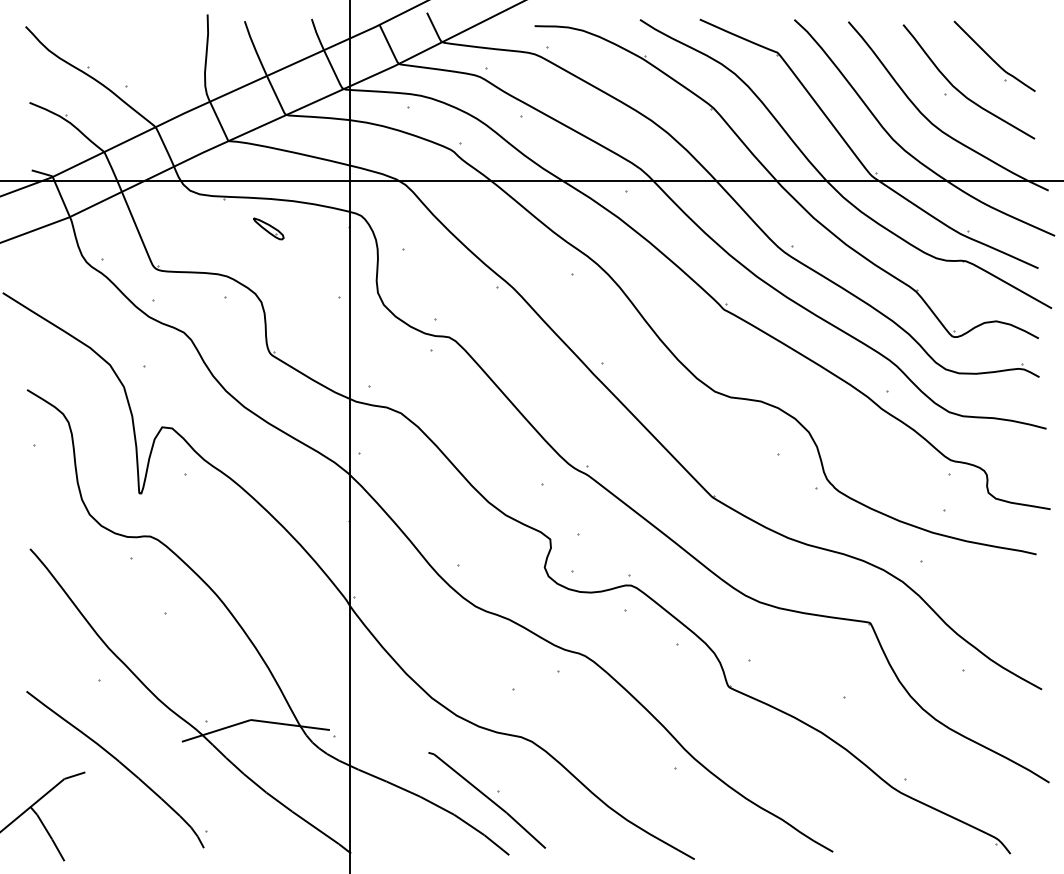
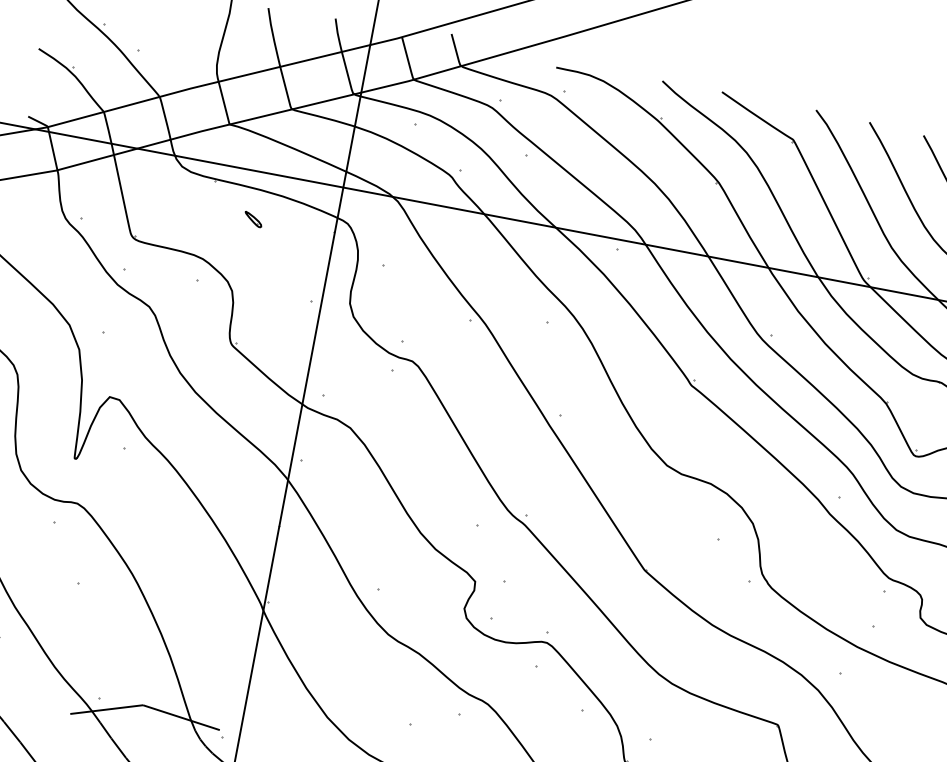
part: (268, 228) -> (253, 219), size x0.6

